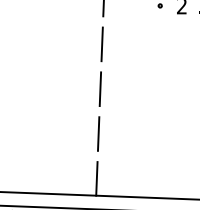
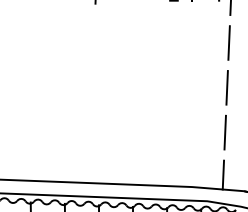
line: (102, 44) -> (94, 31), removed
line: (100, 89) -> (92, 76), removed
line: (98, 134) -> (90, 121), removed
line: (96, 179) -> (88, 166), removed

